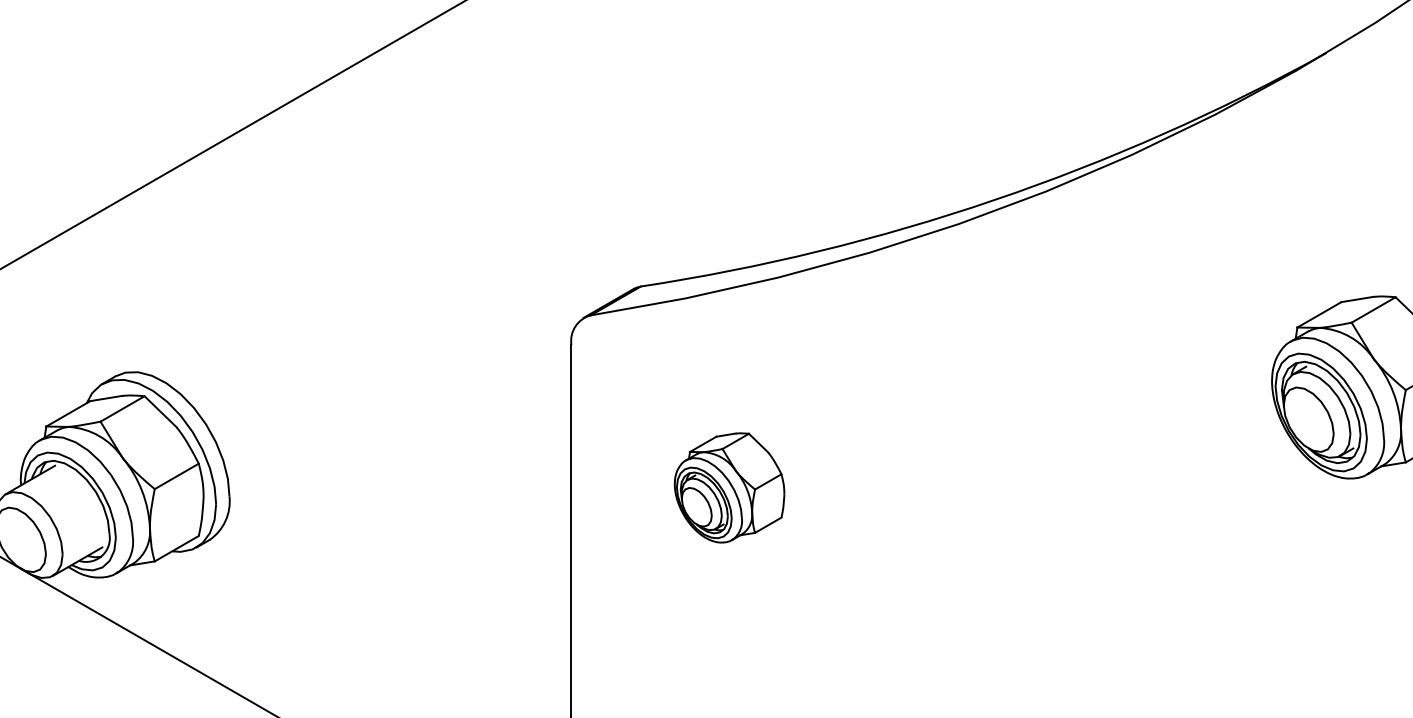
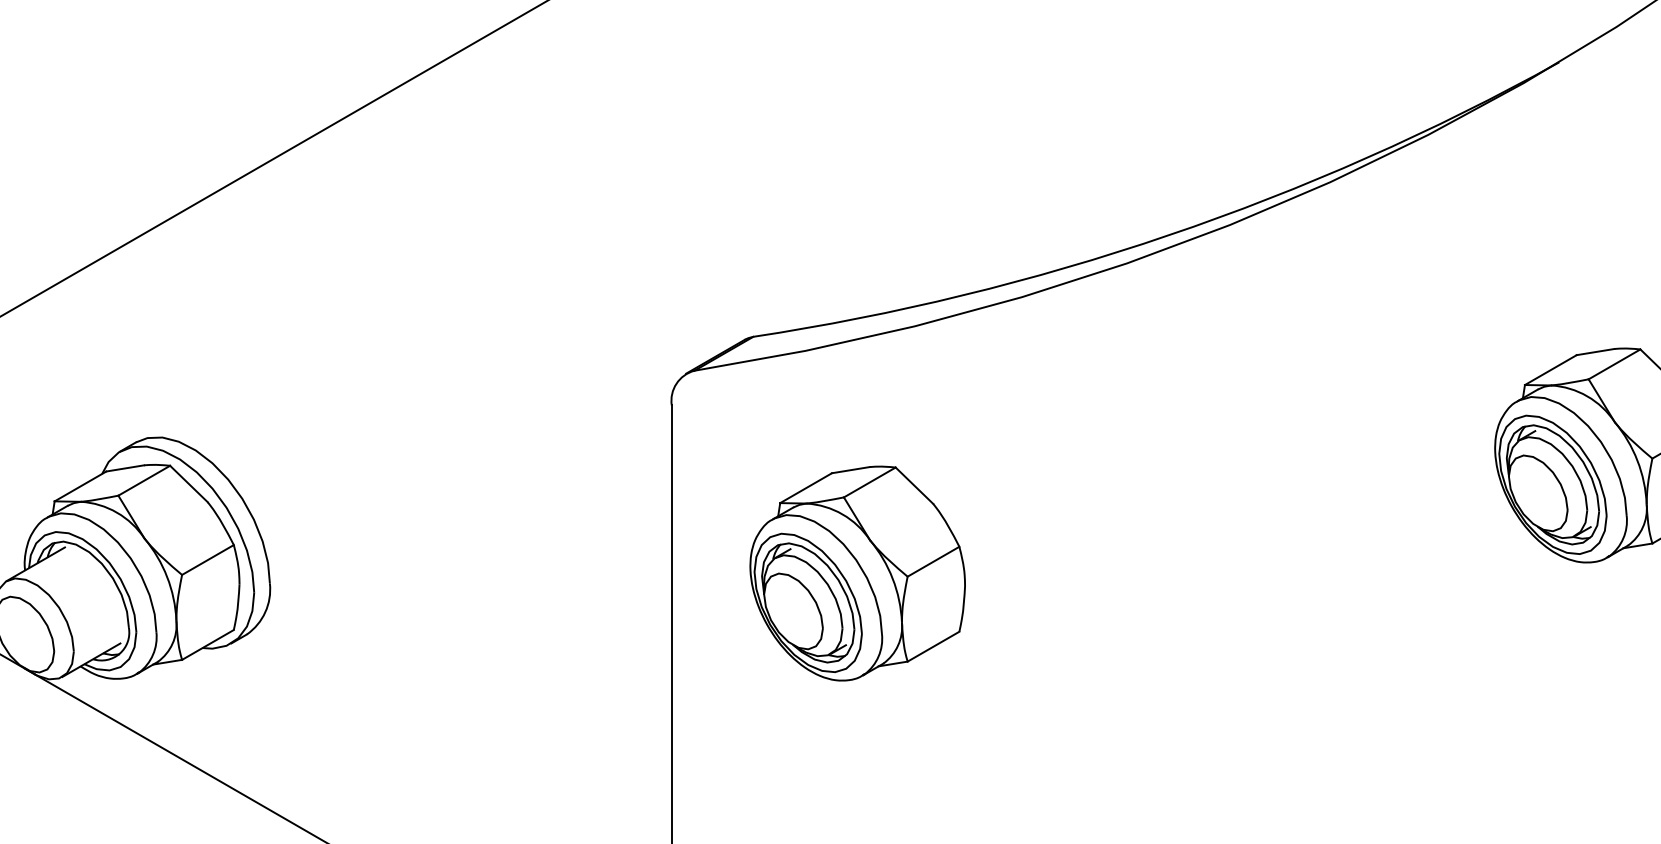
part: (729, 487) -> (857, 573), size x1.67

